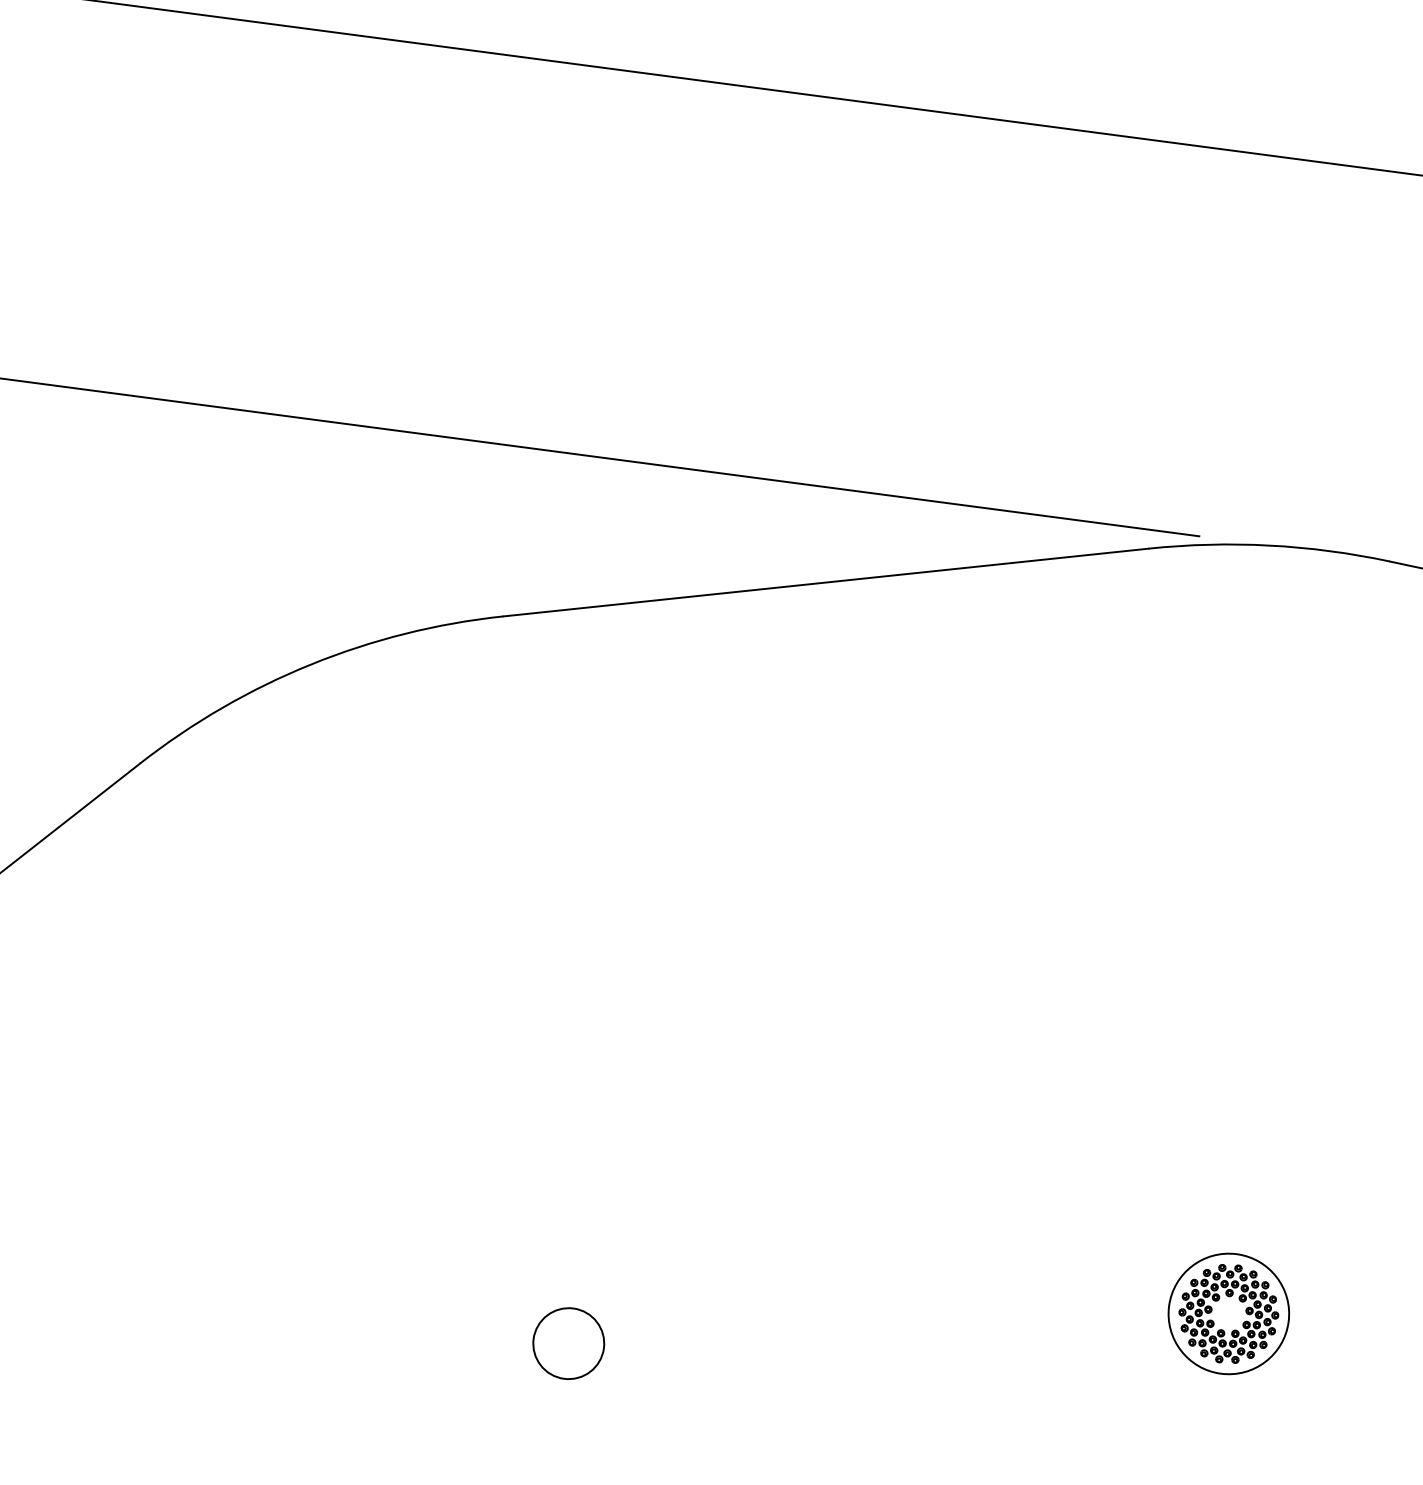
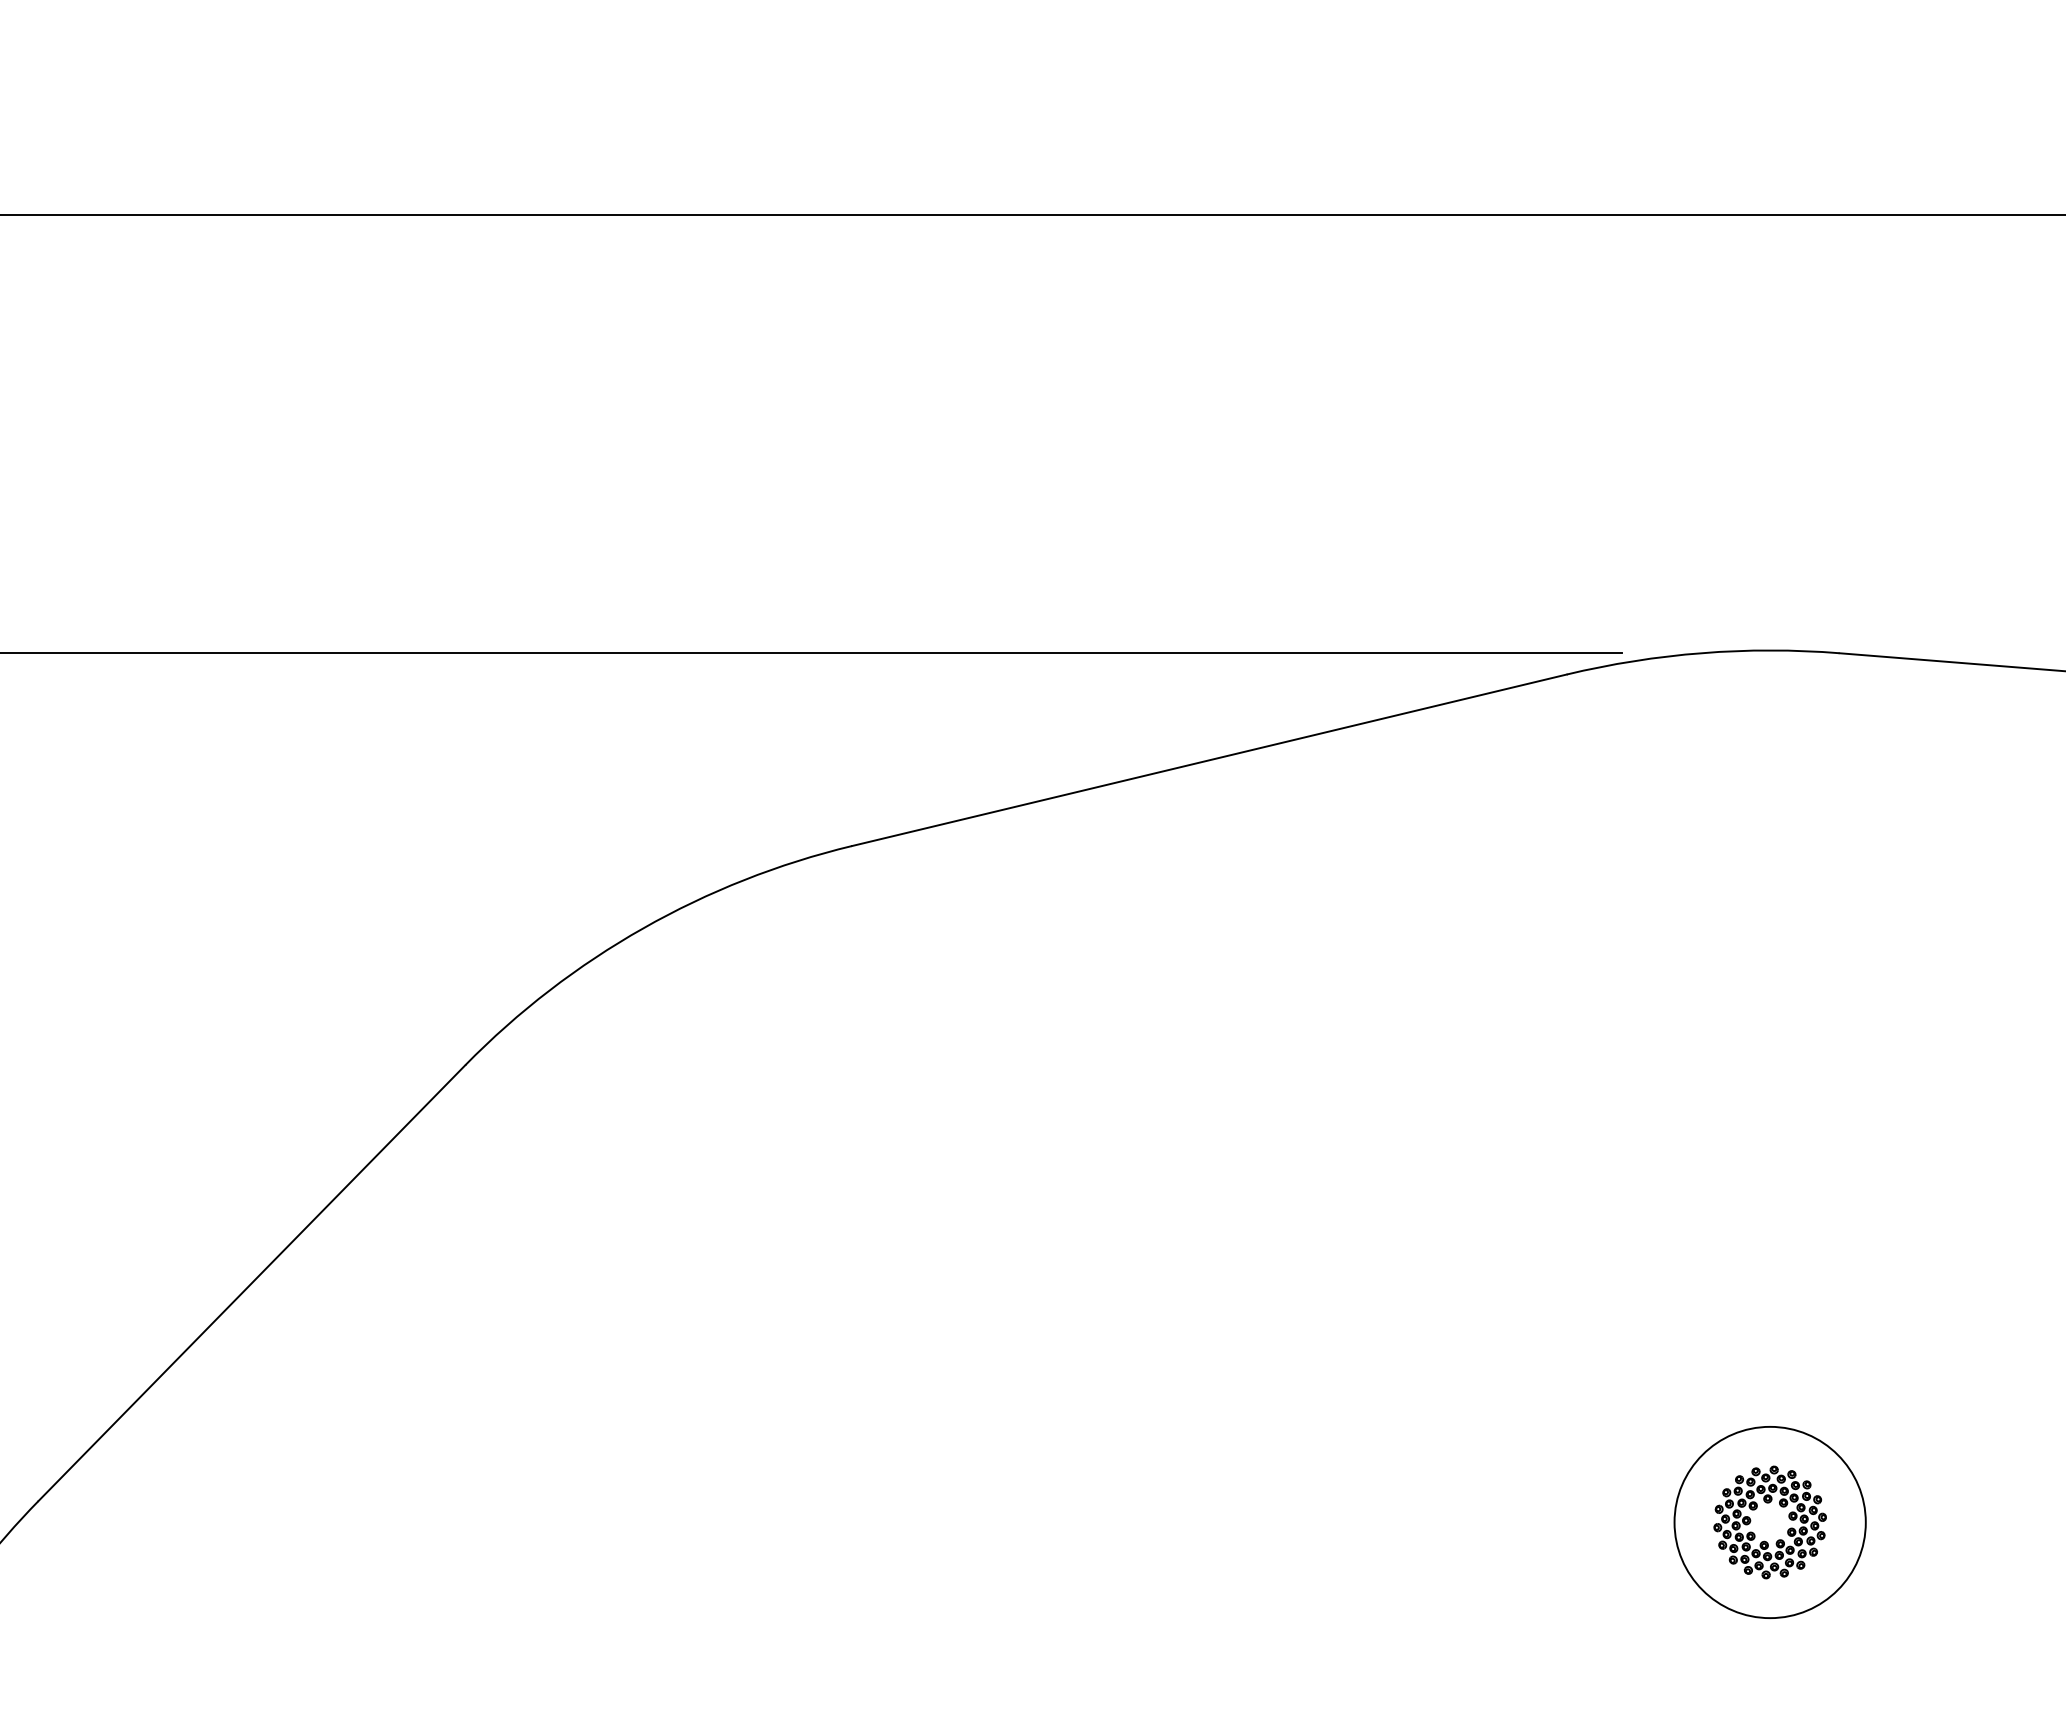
circle: (1228, 1313) -> (1769, 1522), size x1.4
circle: (568, 1343) -> (1032, 1653), removed

